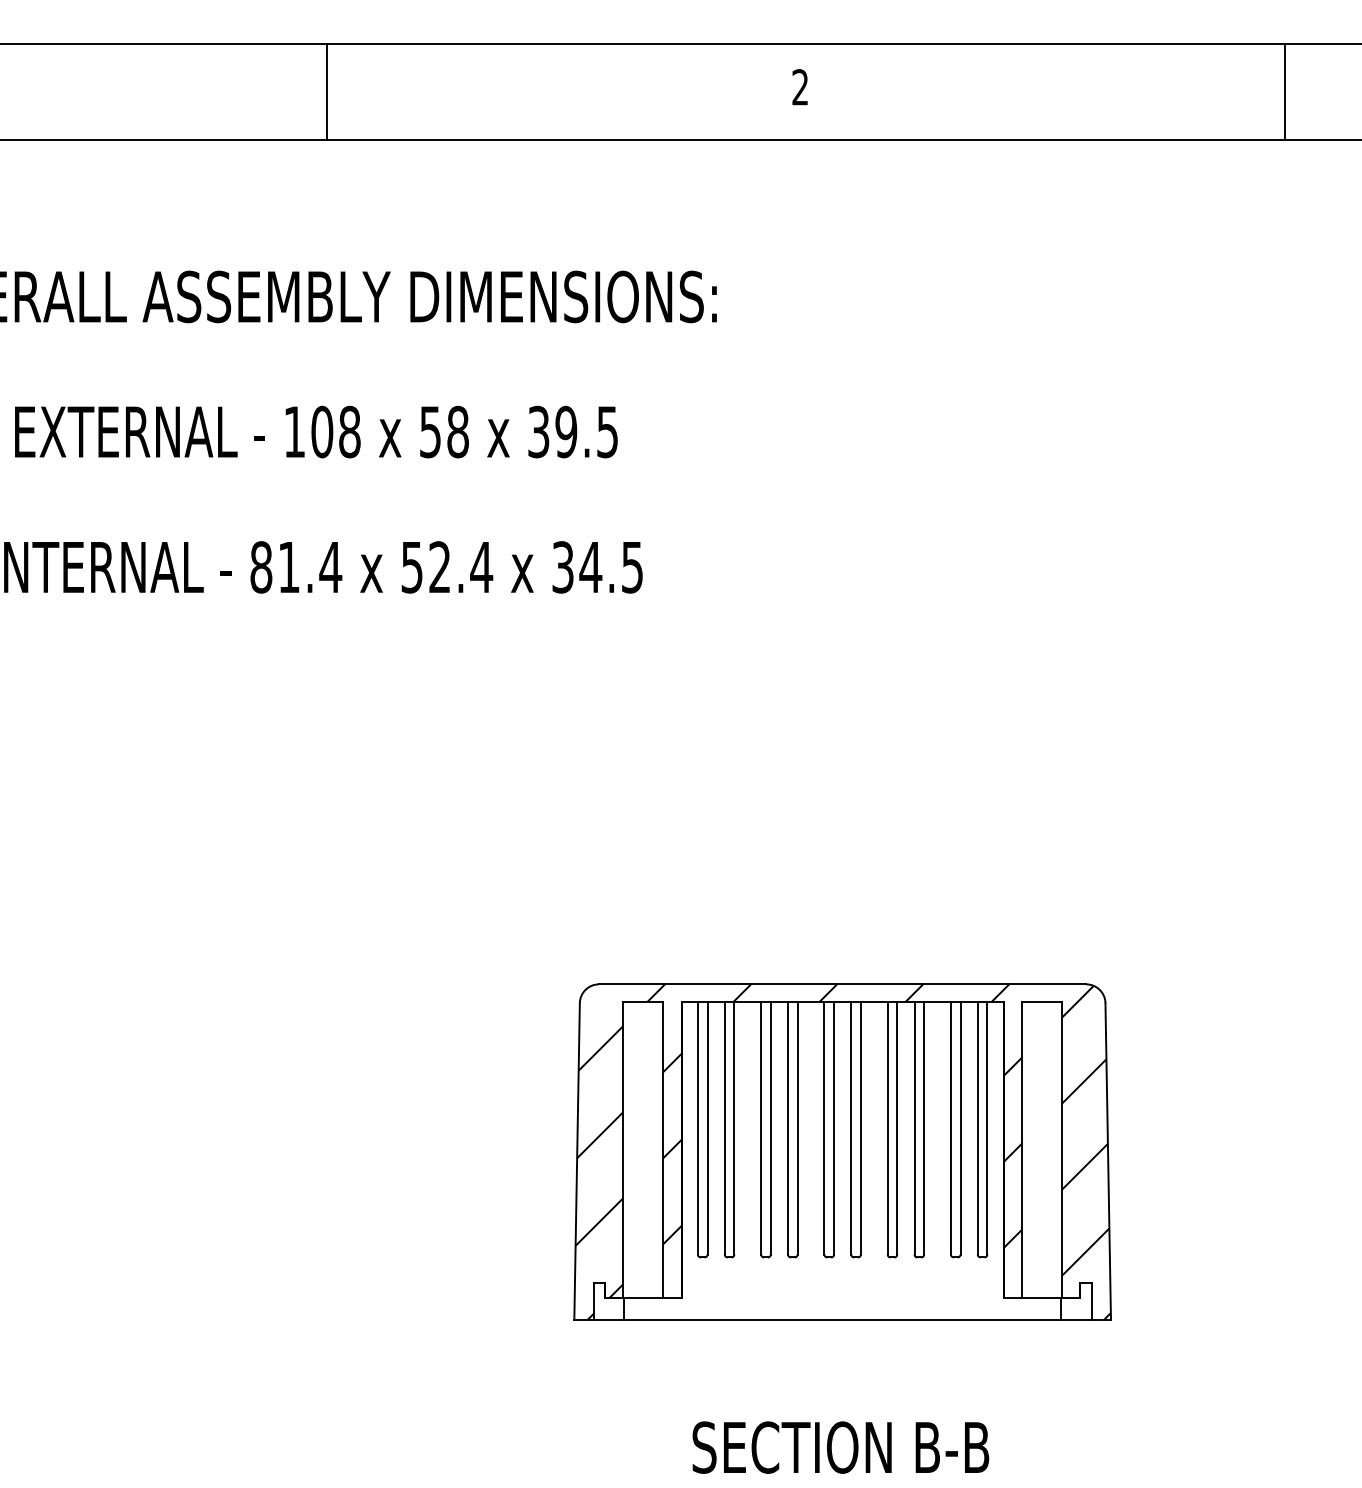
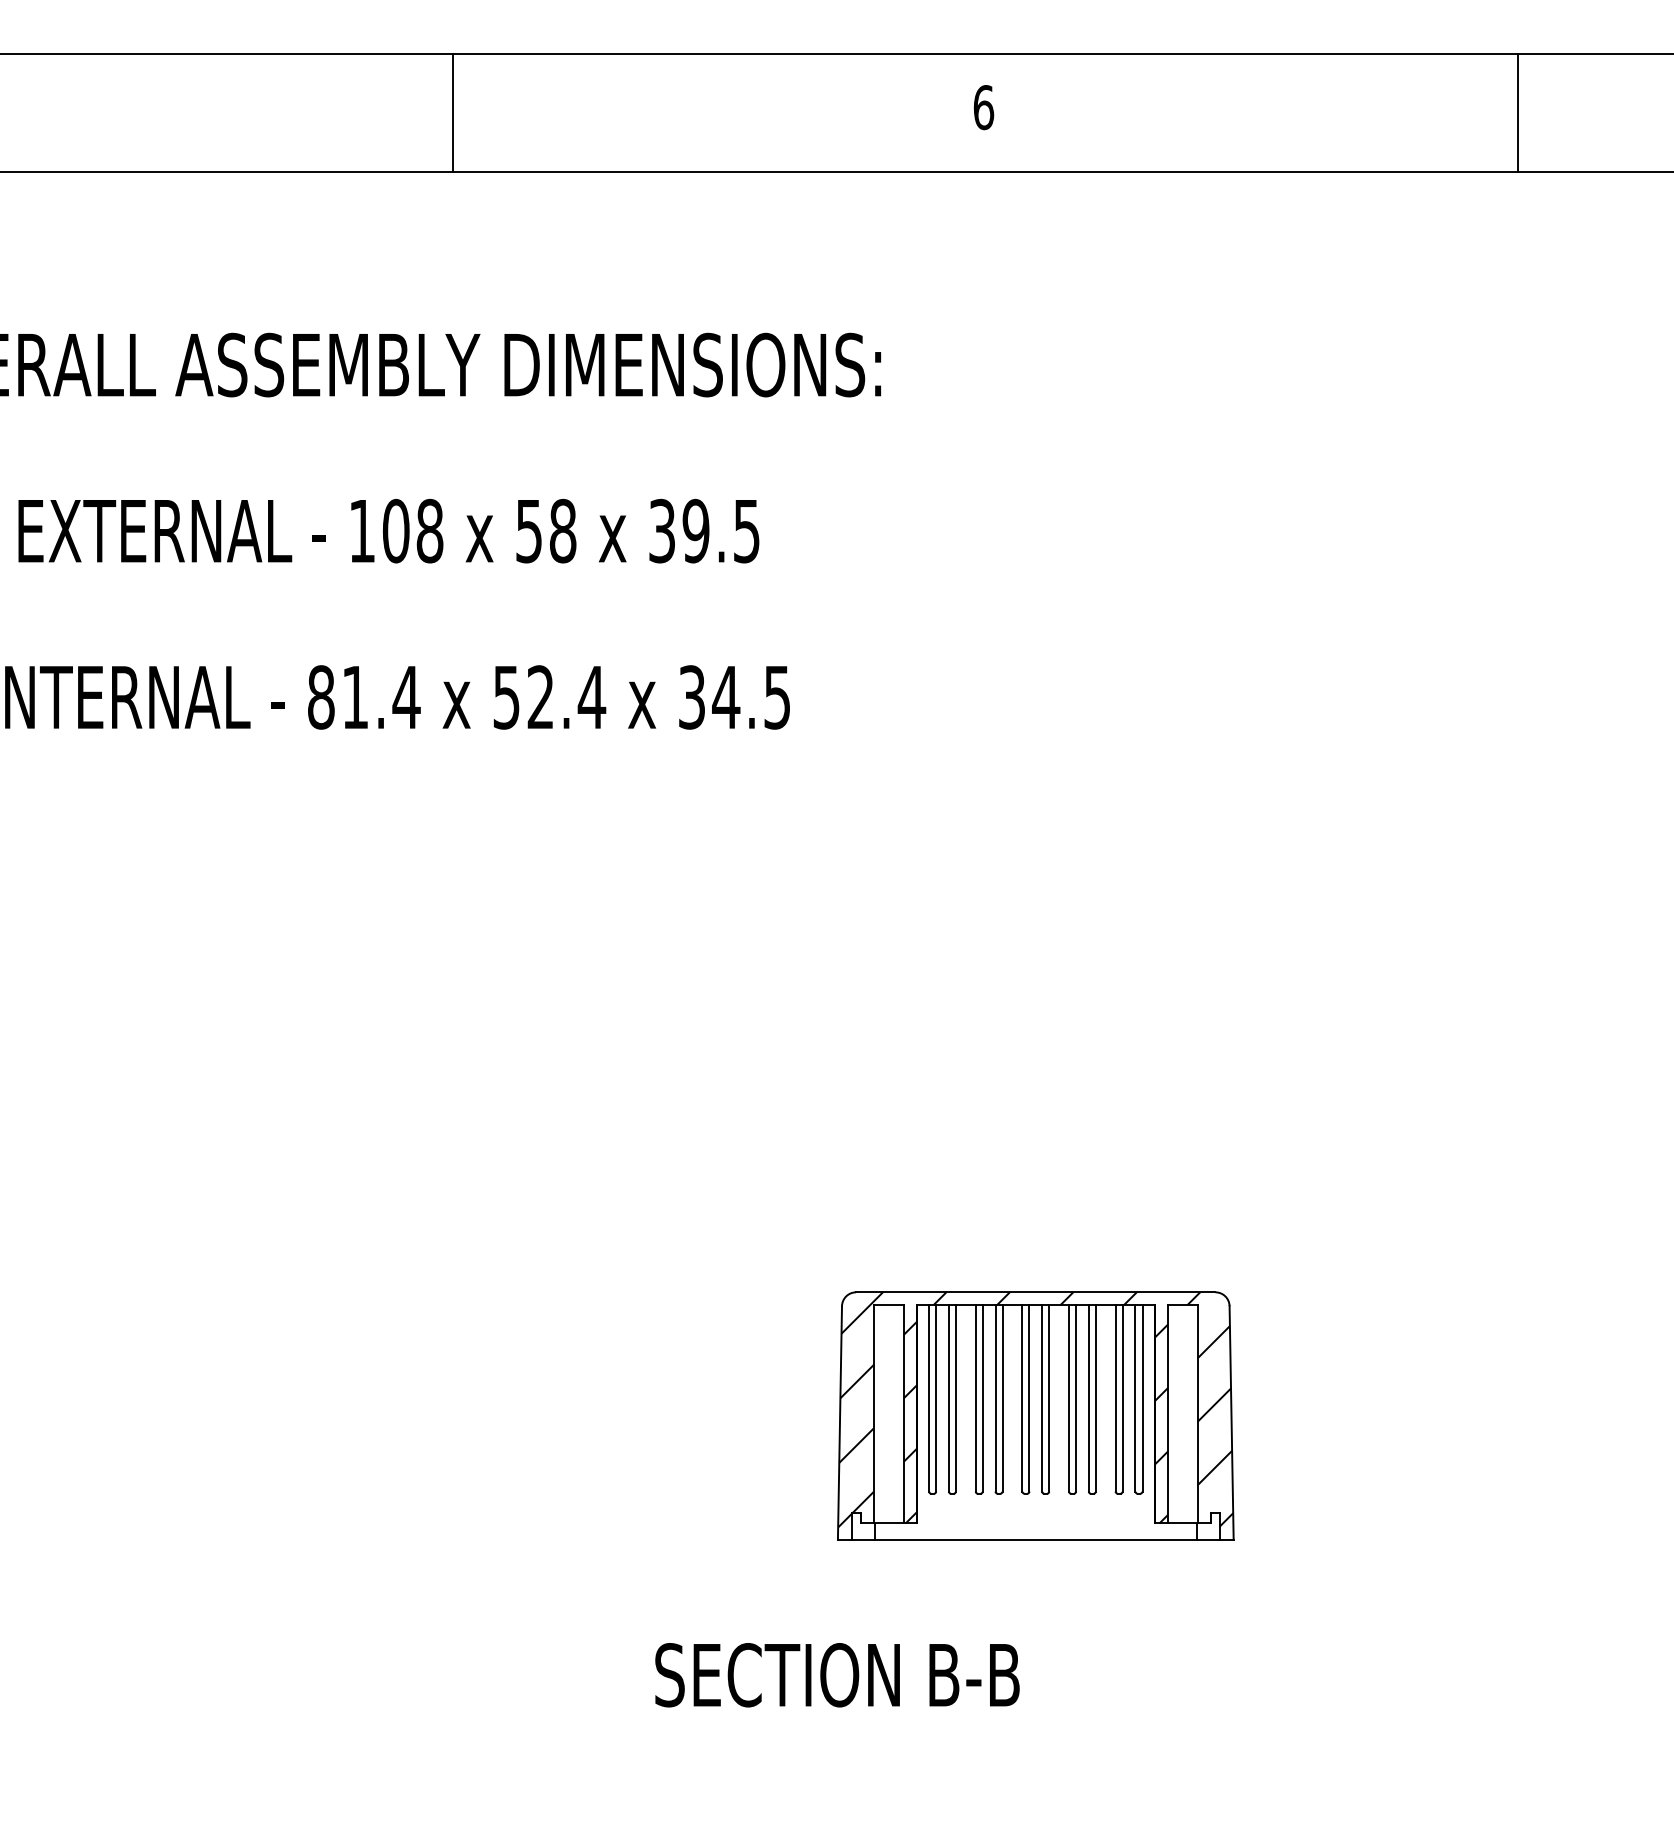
text: (800, 87) -> (983, 107), 2 -> 6
line: (326, 92) -> (452, 113), moved
line: (1285, 92) -> (1517, 113), moved
part: (842, 1151) -> (1035, 1415), size x0.6
text: (840, 1447) -> (837, 1675), moved

